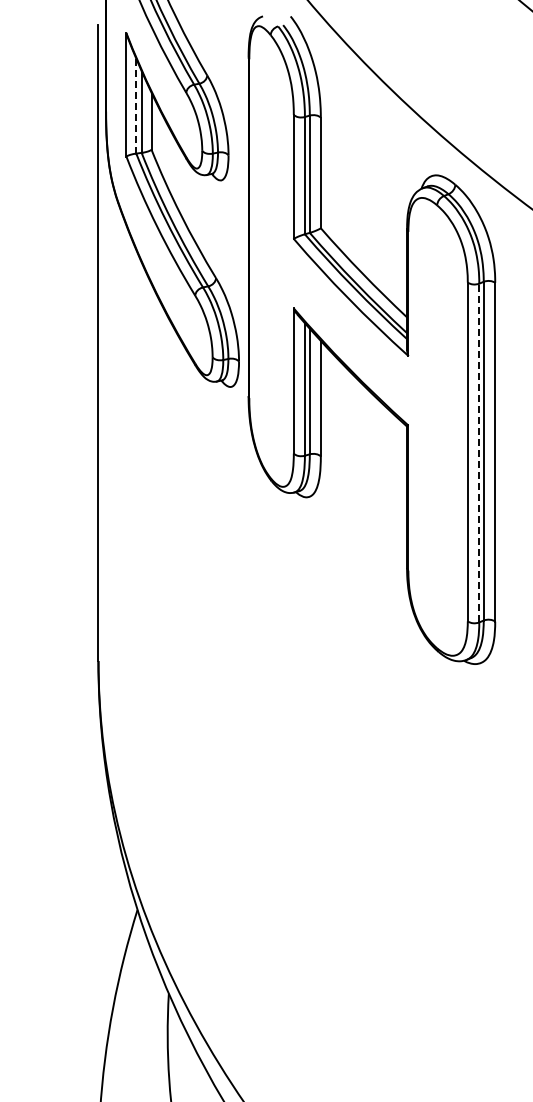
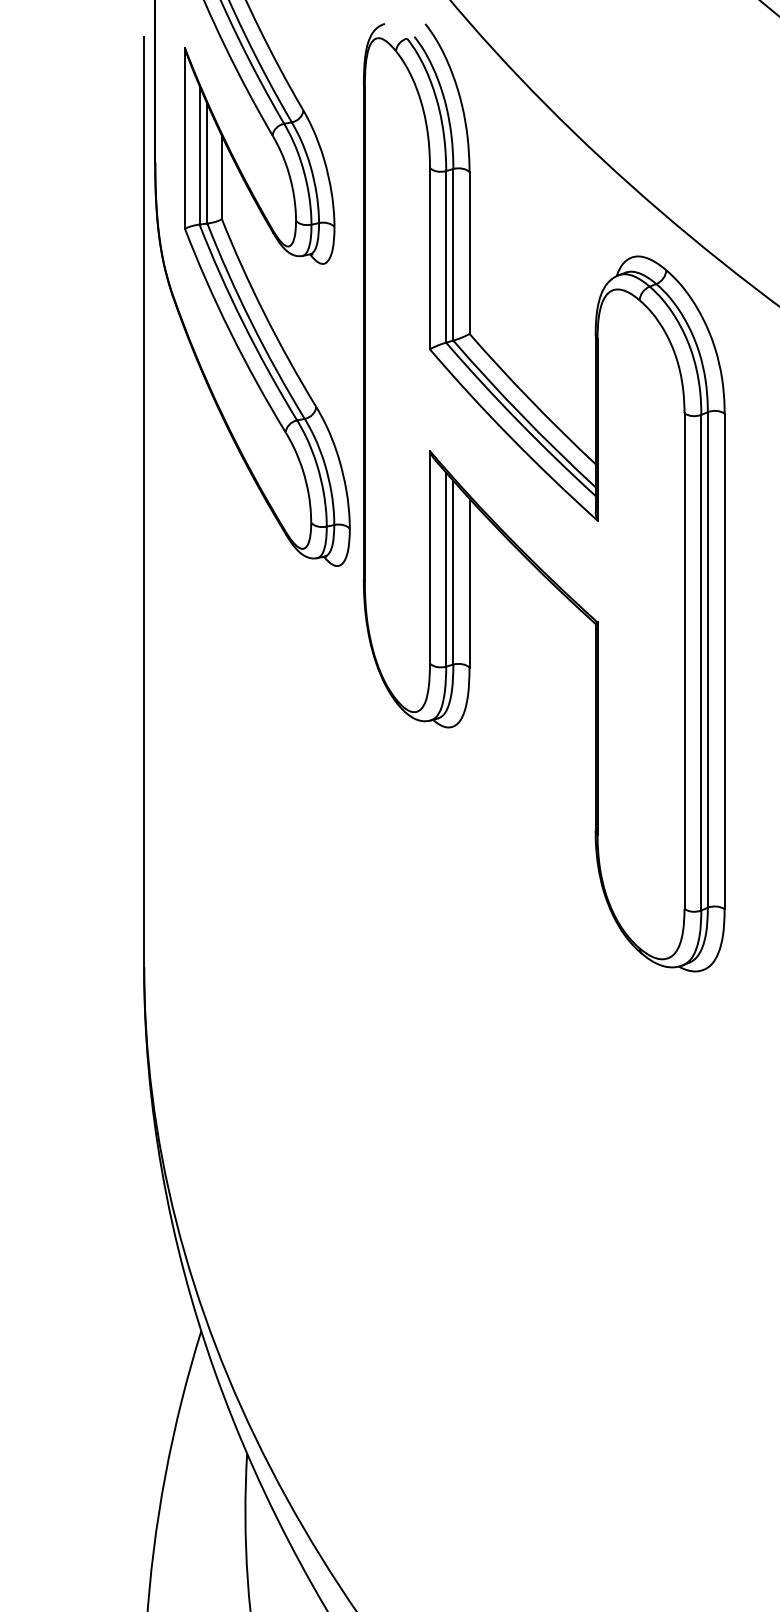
line: (136, 105) -> (199, 154), dashed -> solid
line: (479, 452) -> (701, 661), dashed -> solid

